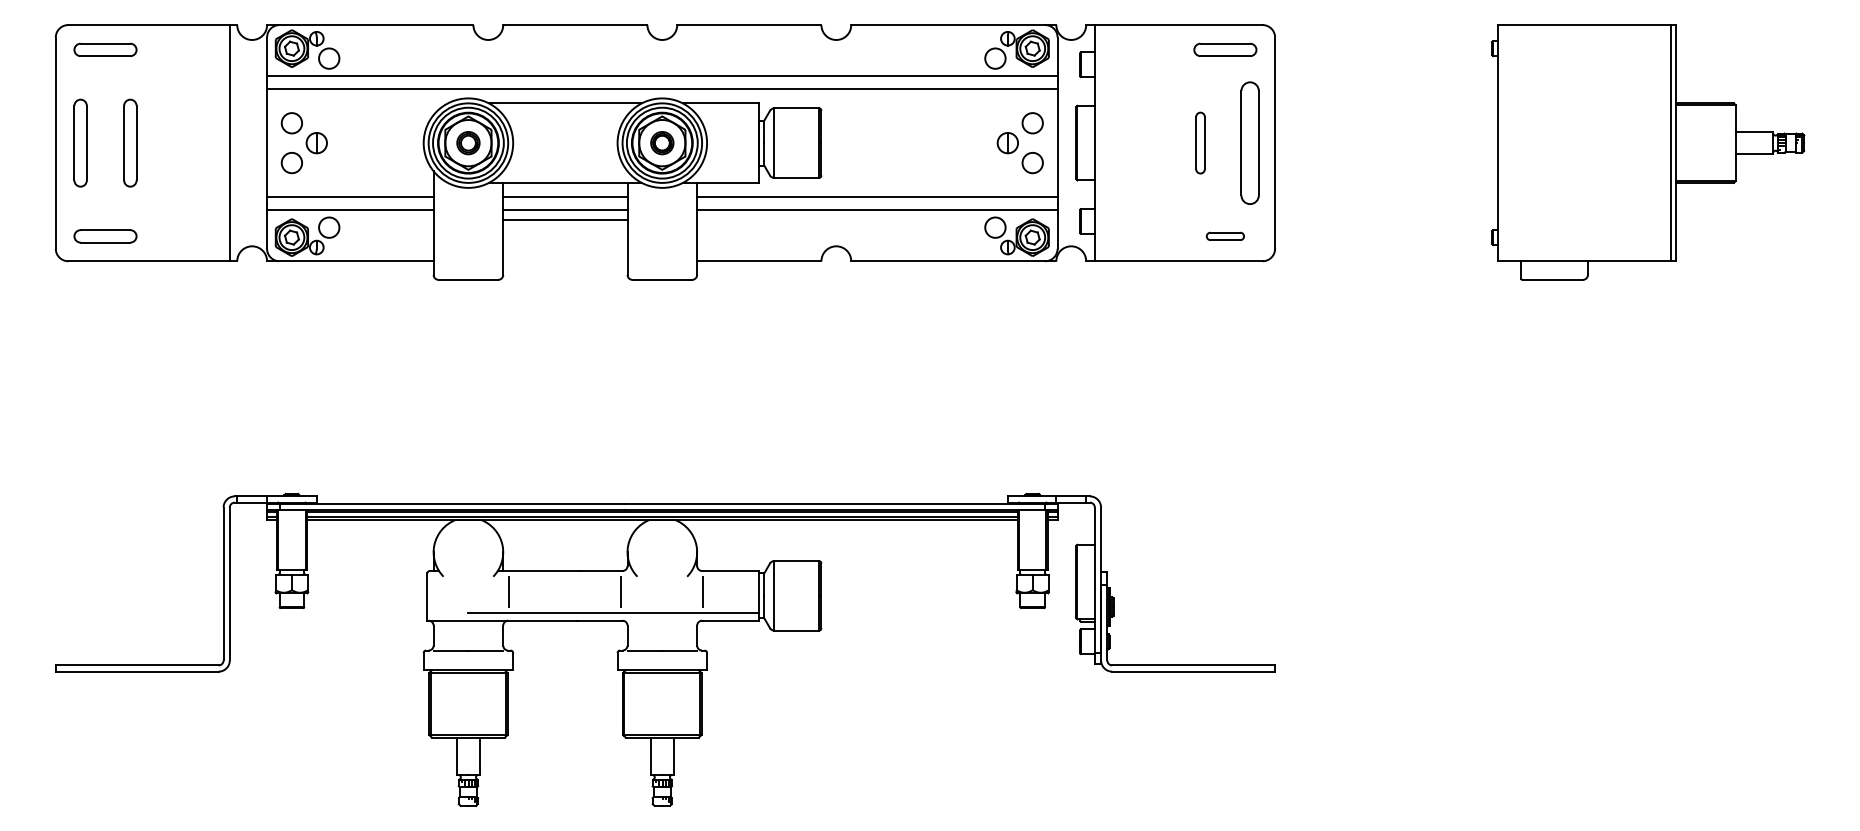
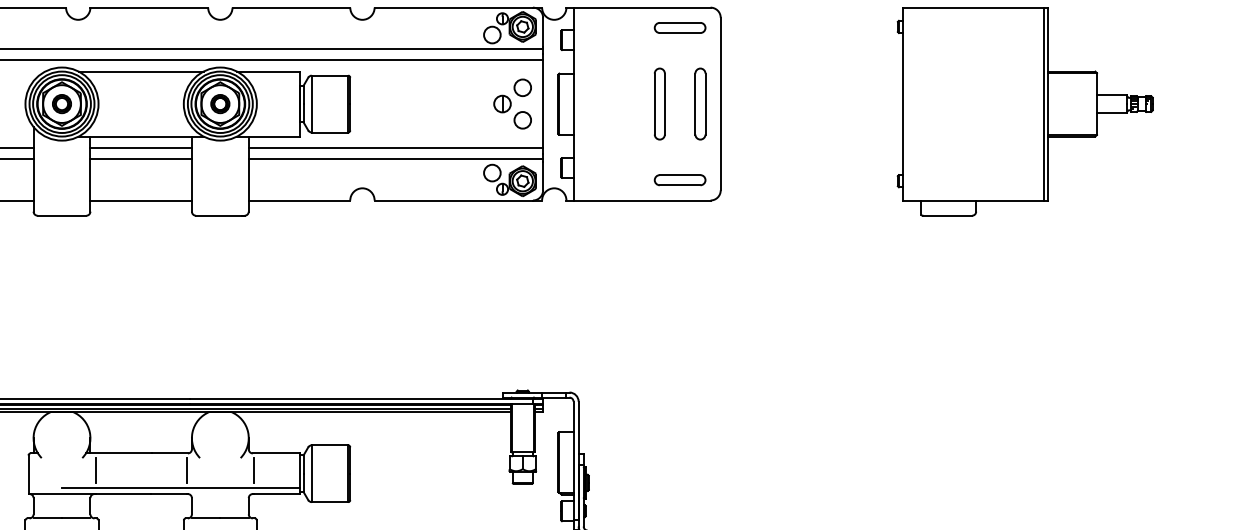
part: (1200, 142) -> (659, 103), size x1.43
part: (1250, 142) -> (700, 103), size x0.71
line: (565, 220) -> (141, 200), moved
part: (1225, 236) -> (680, 180), size x1.67

